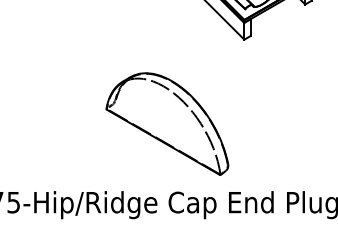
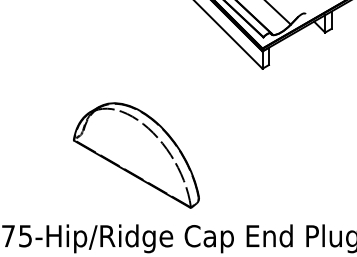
part: (167, 124) -> (136, 155), moved

